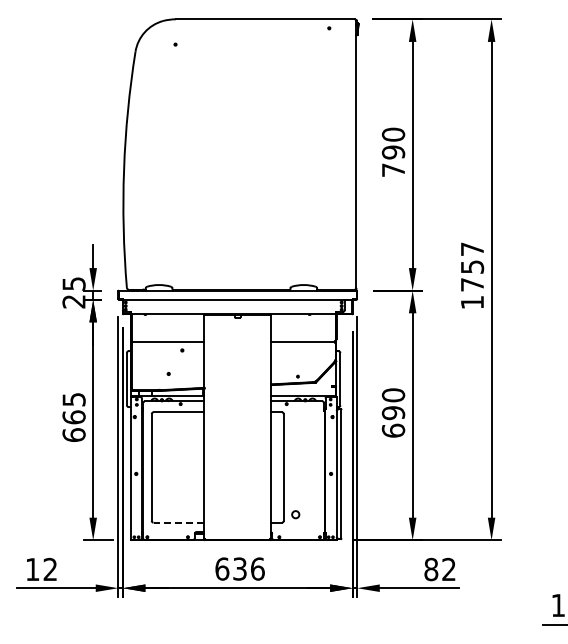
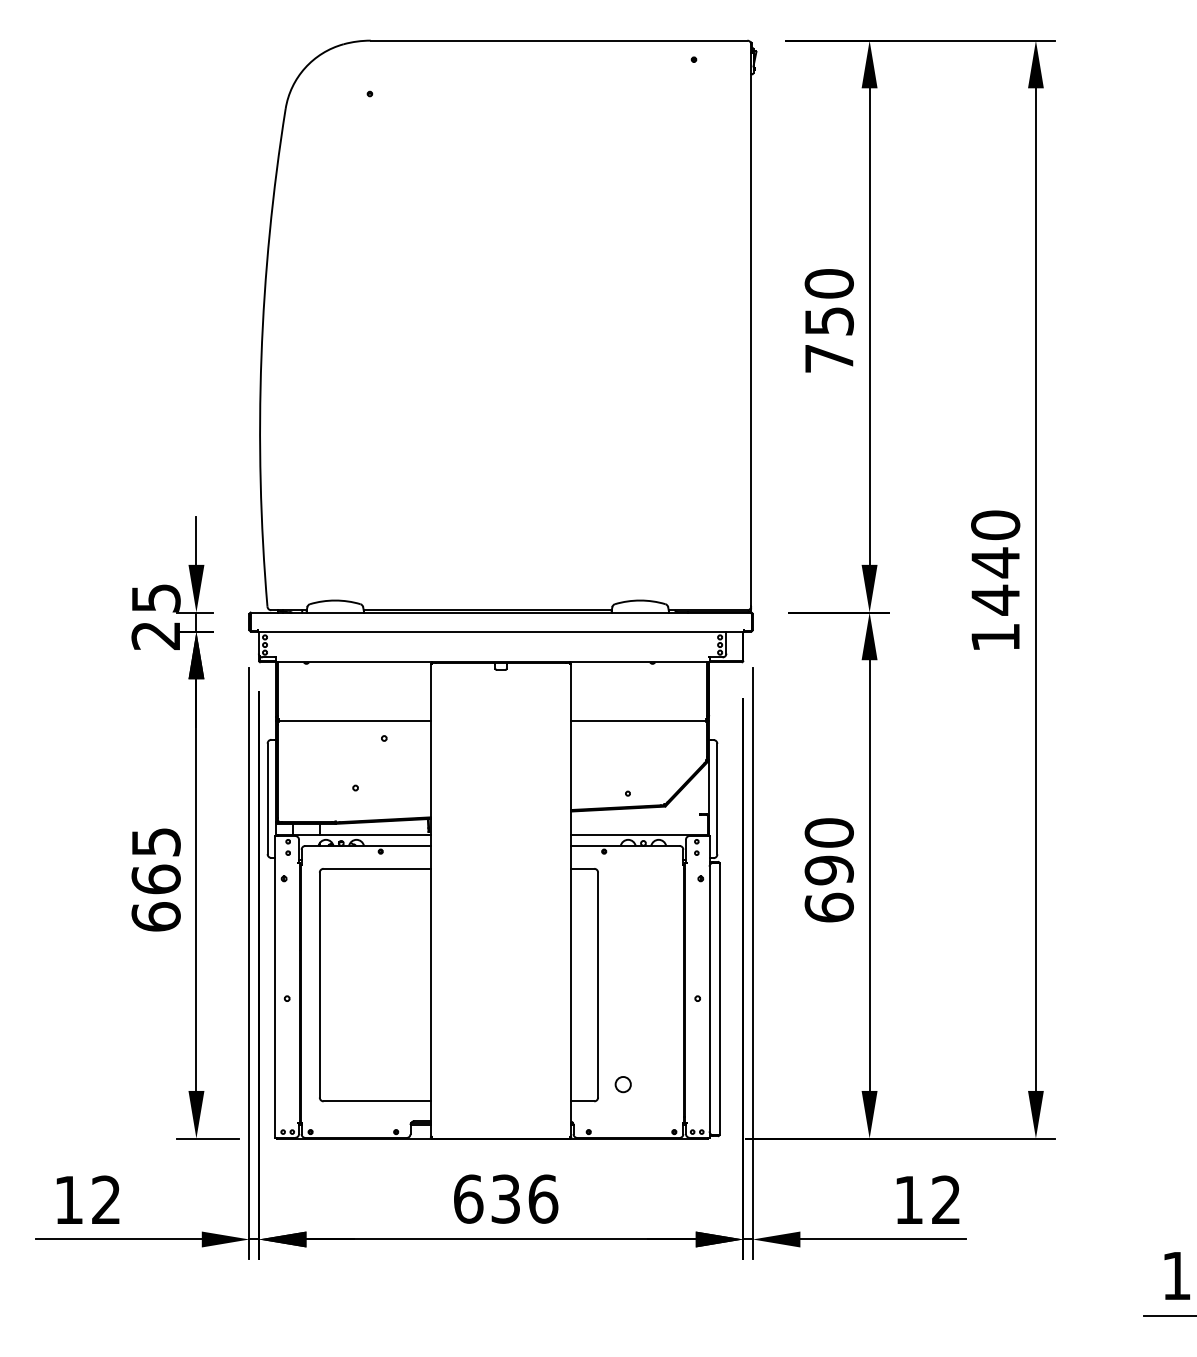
text: (392, 152) -> (827, 321), 790 -> 750
text: (472, 267) -> (995, 563), 1757 -> 1440
line: (178, 522) -> (376, 1101), dashed -> solid
text: (431, 569) -> (909, 1200), 82 -> 12

